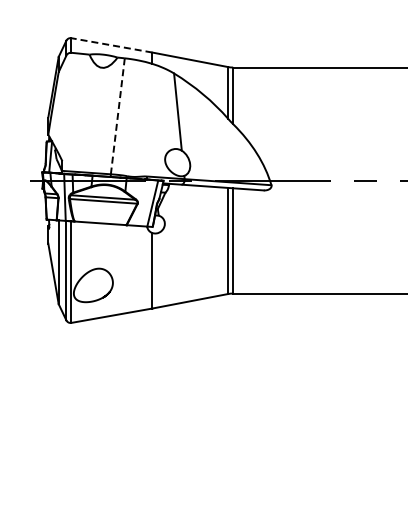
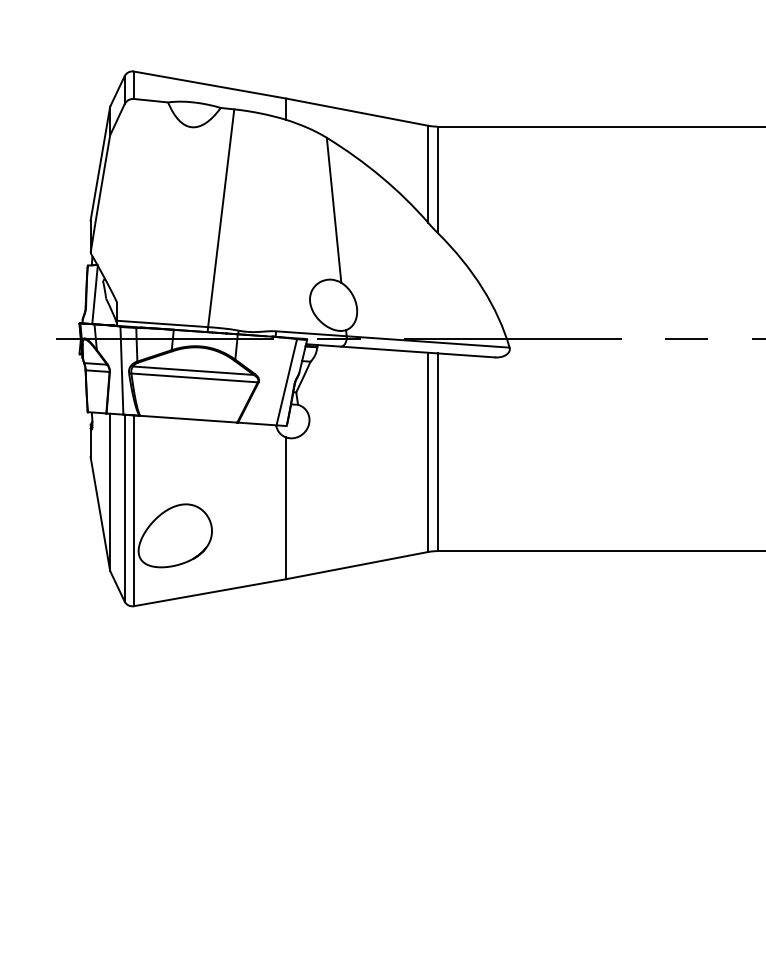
line: (111, 45) -> (209, 85), dashed -> solid
line: (117, 116) -> (220, 218), dashed -> solid

